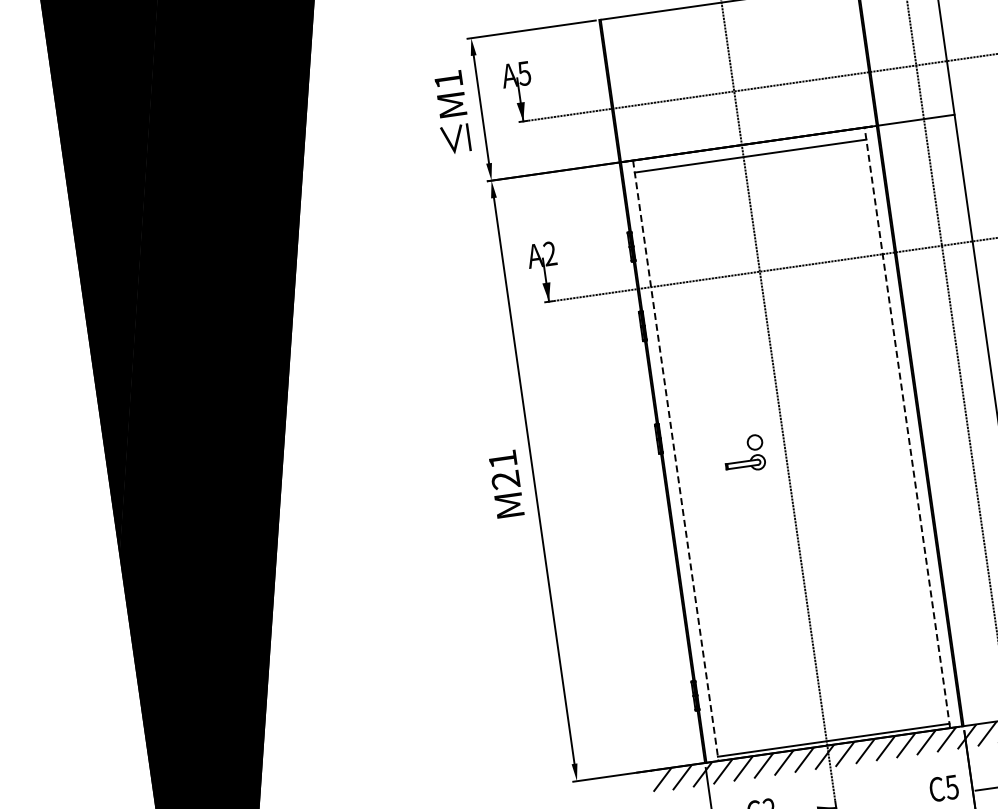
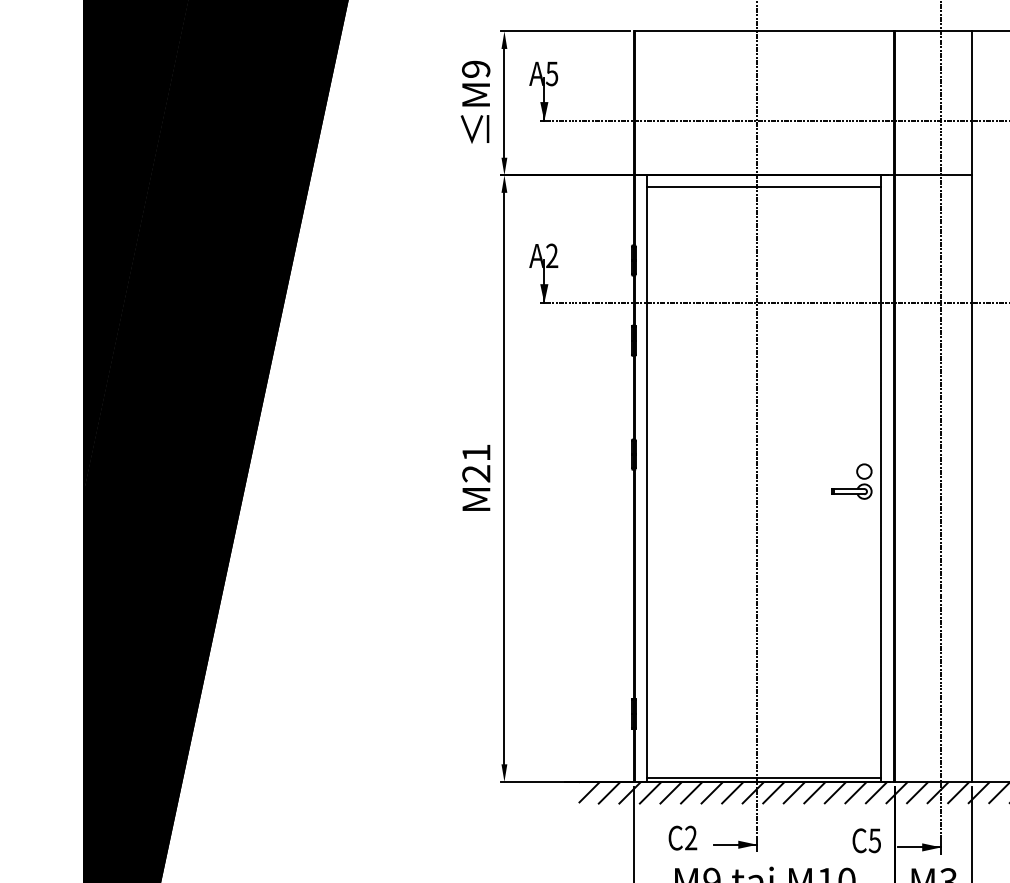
text: (448, 78) -> (476, 68), M1 -> M9
line: (907, 427) -> (881, 478), dashed -> solid
line: (676, 461) -> (647, 479), dashed -> solid
part: (744, 461) -> (851, 488), moved

